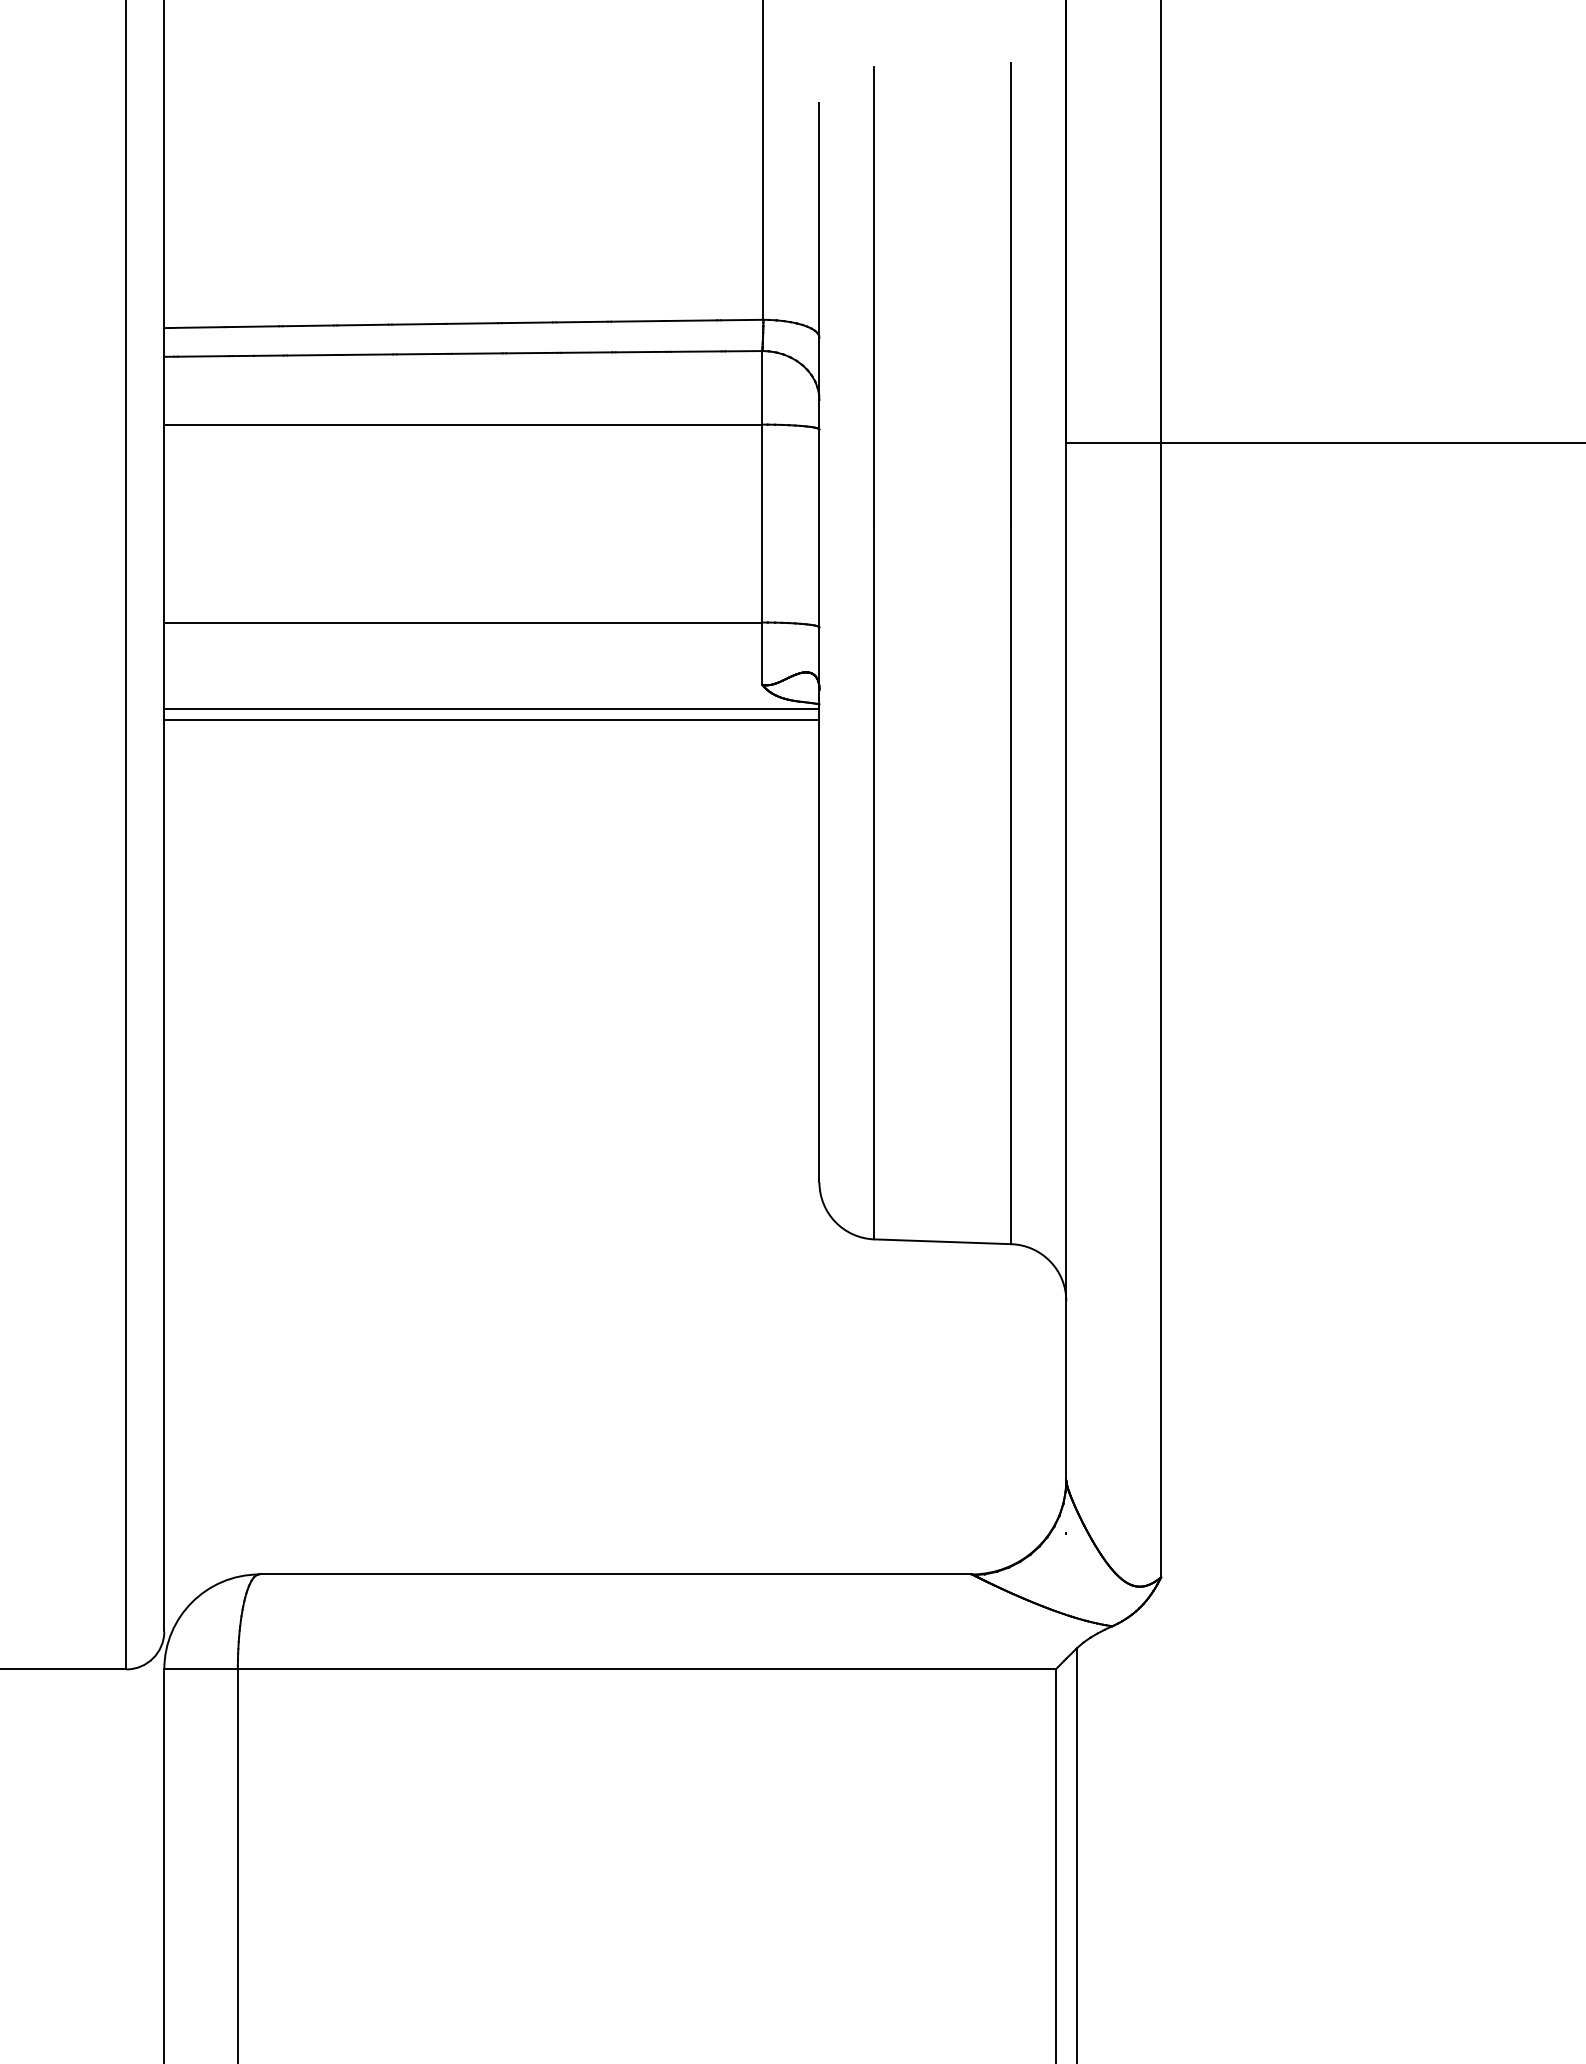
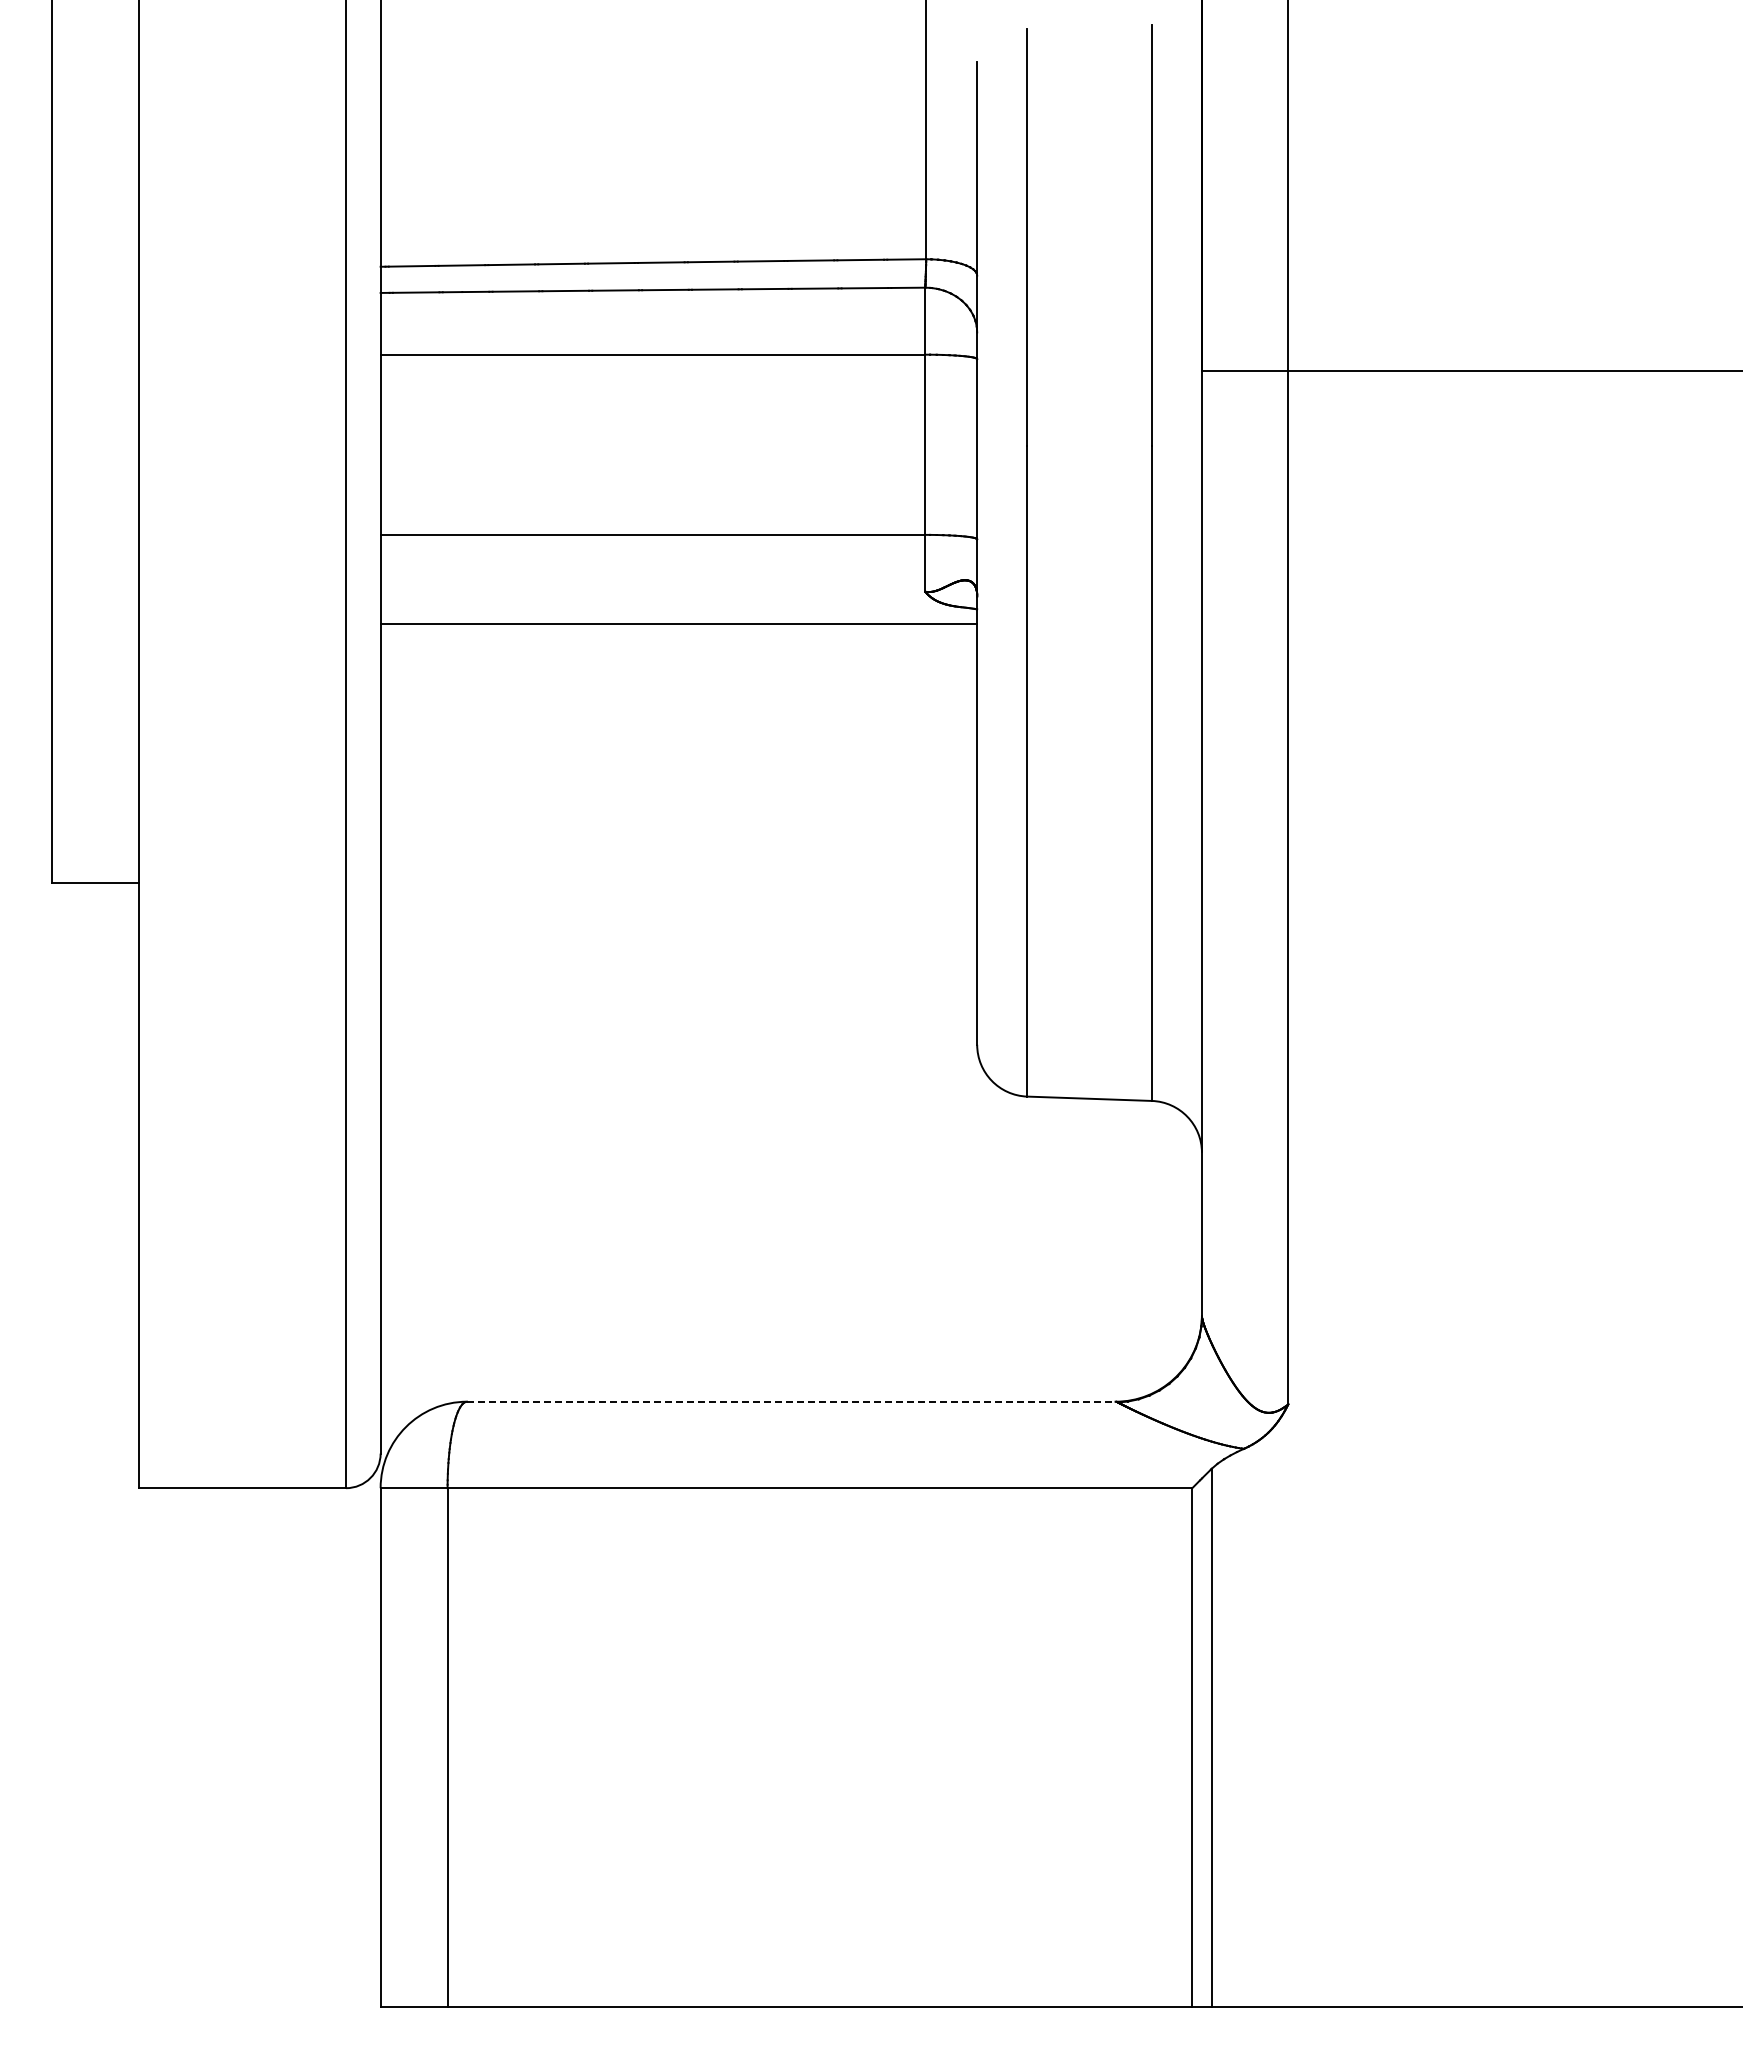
line: (491, 708) -> (678, 613), removed
line: (615, 1574) -> (791, 1401), solid -> dashed

